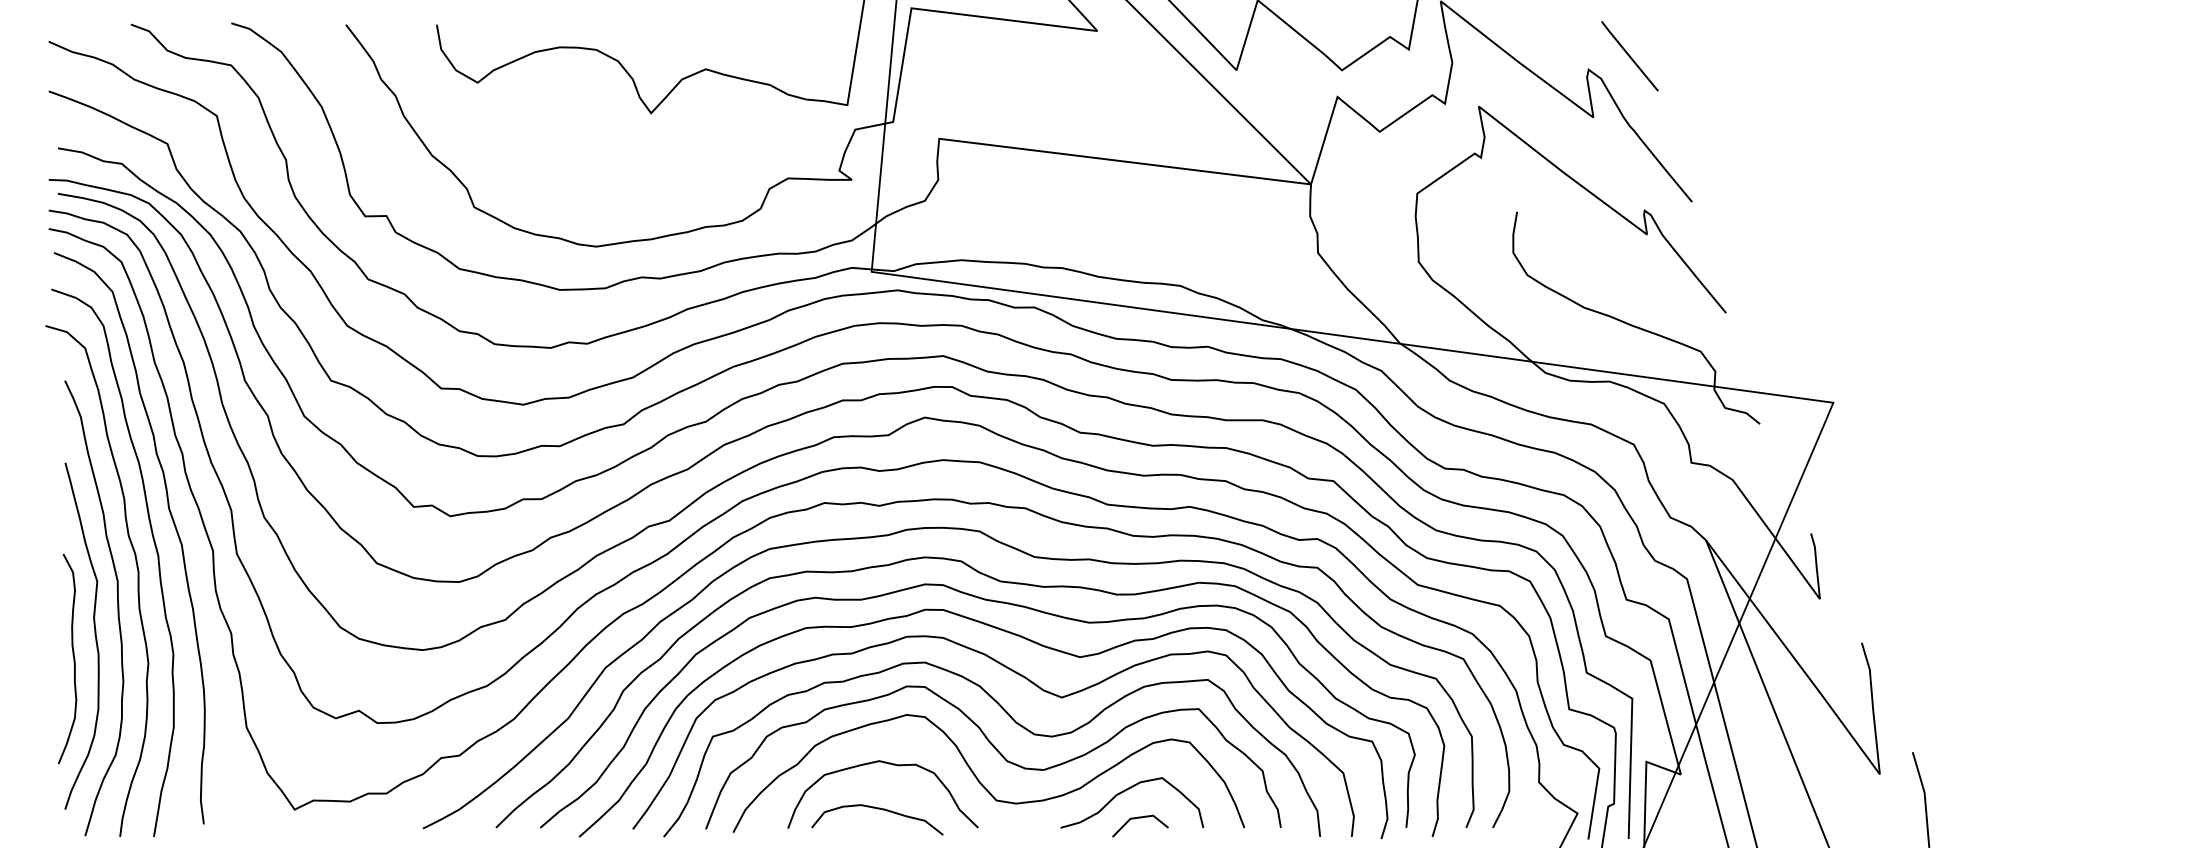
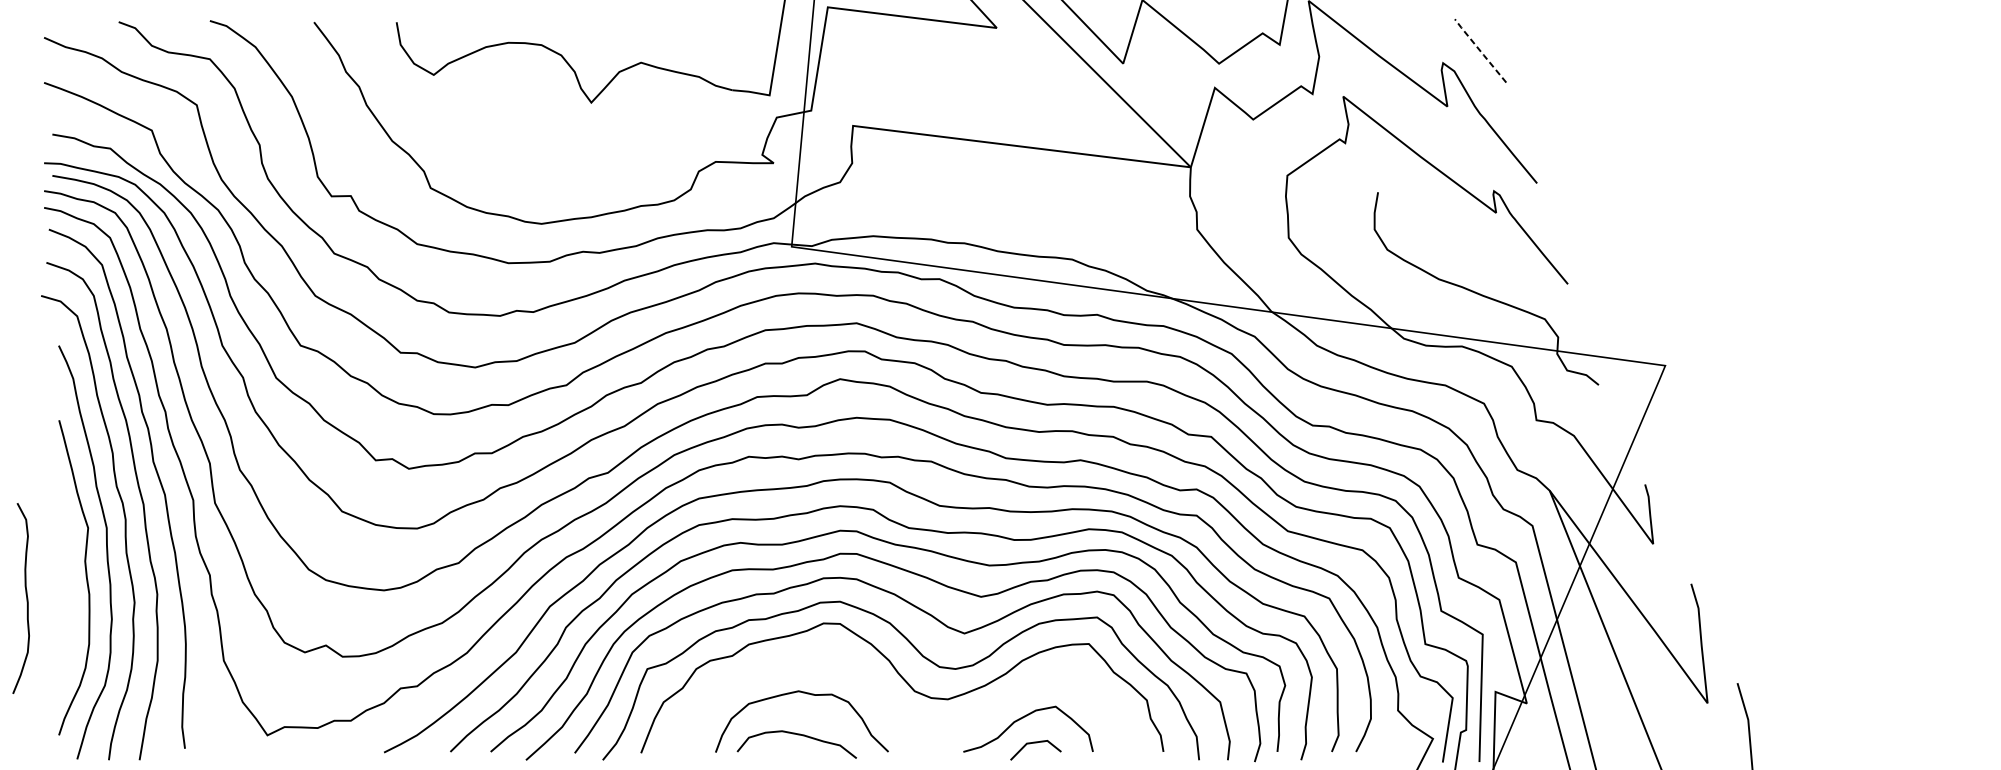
line: (1629, 55) -> (1480, 50), solid -> dashed
curve: (73, 659) -> (26, 598), moved
curve: (978, 778) -> (888, 707), removed

